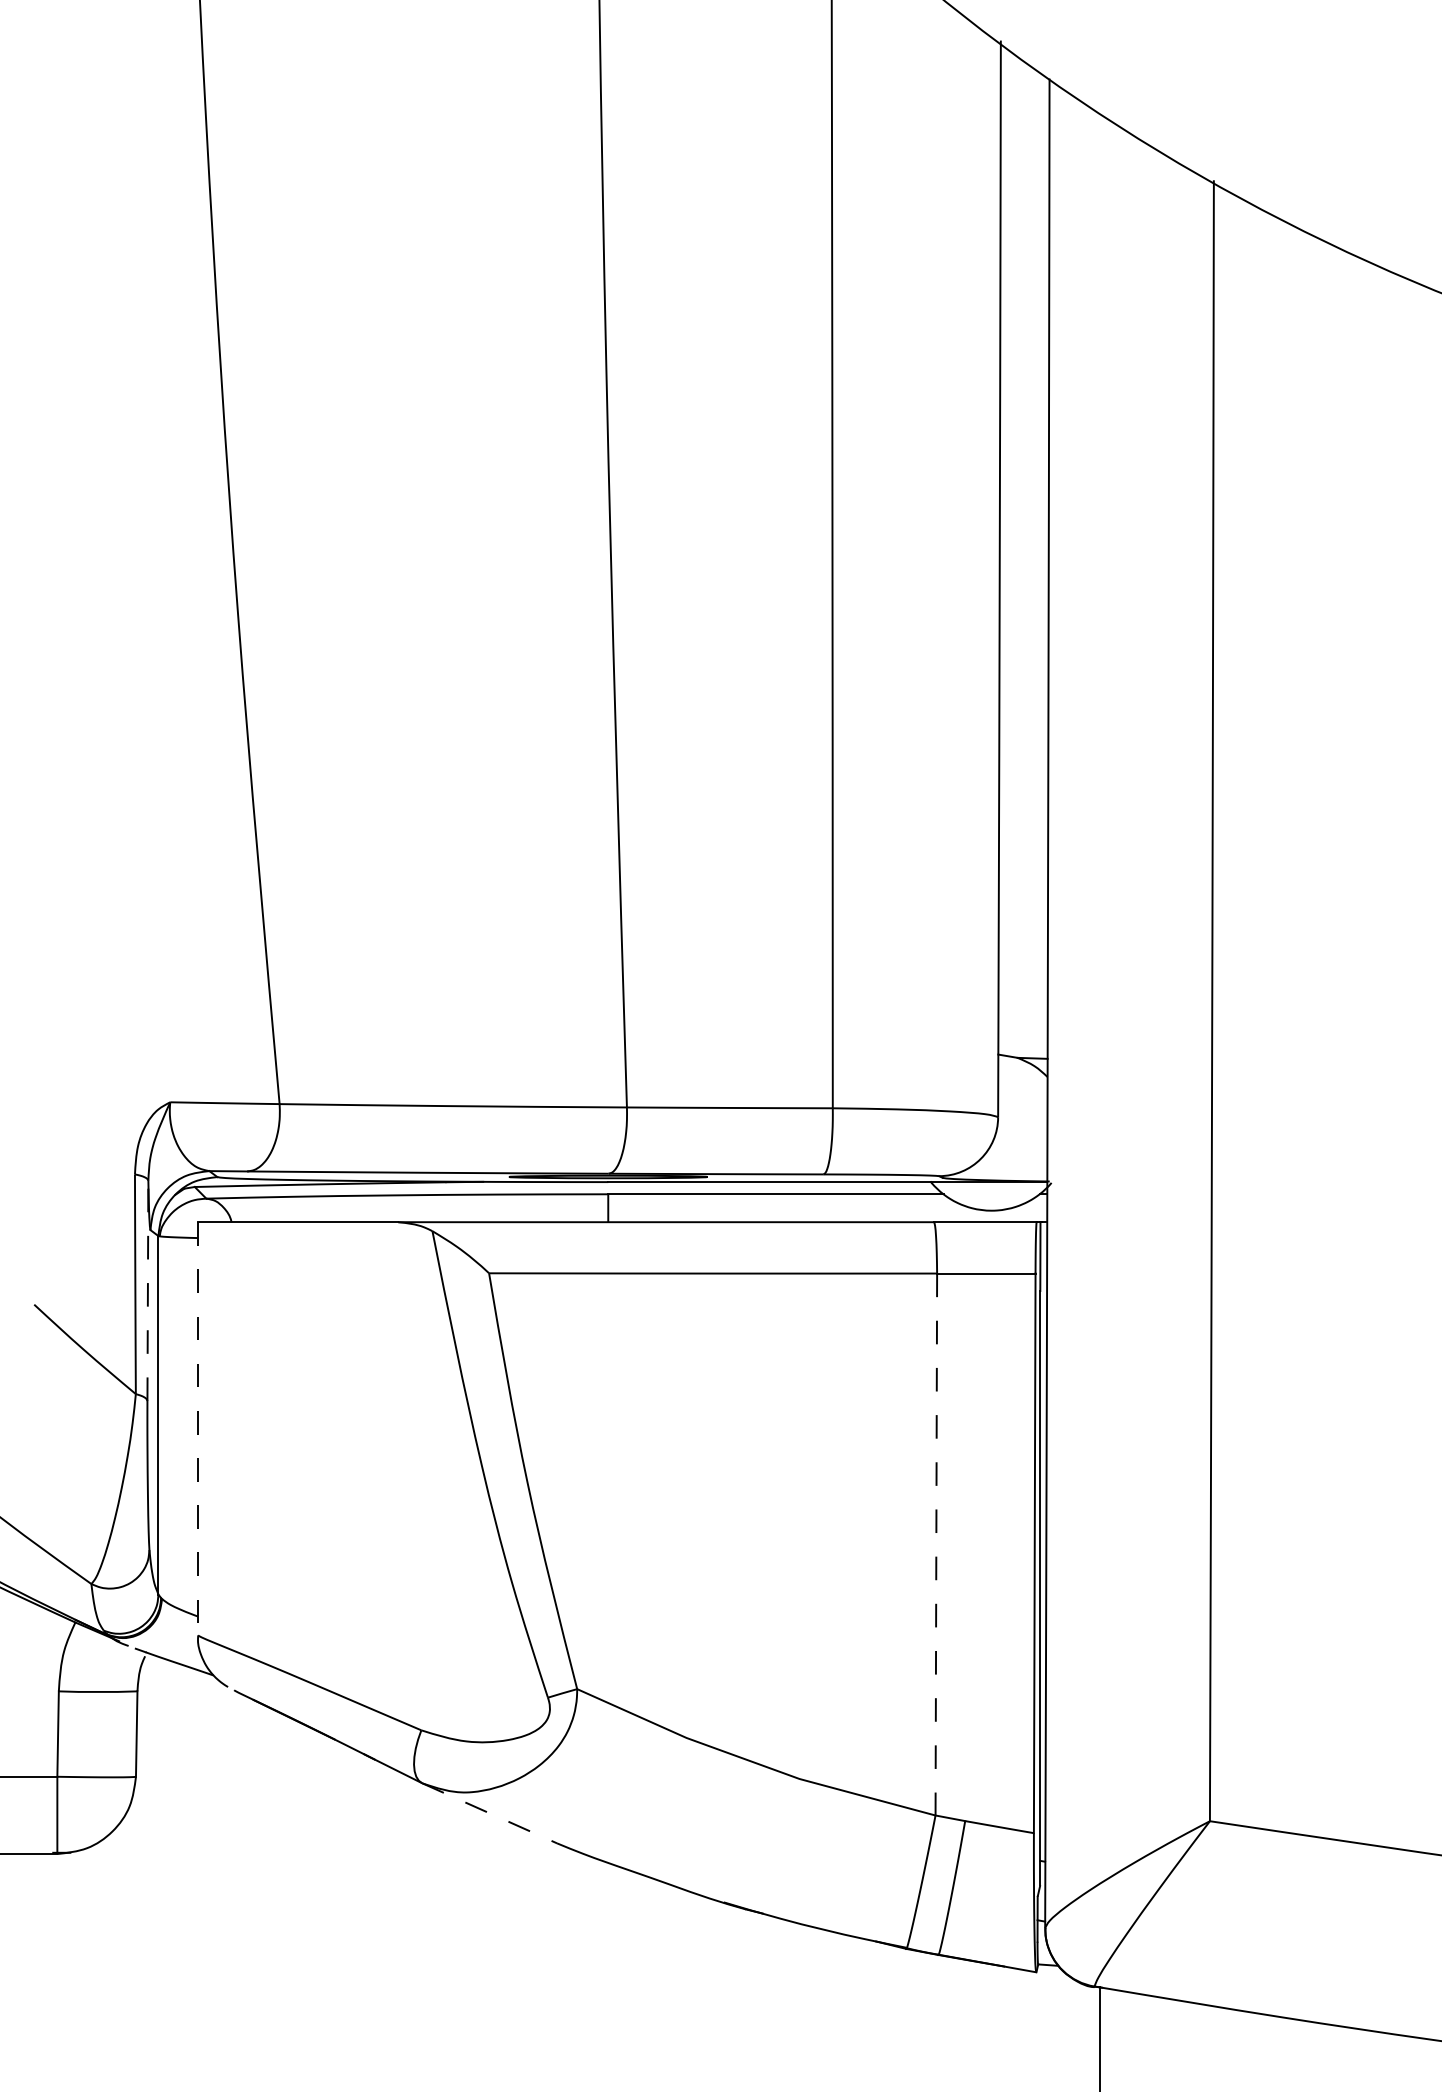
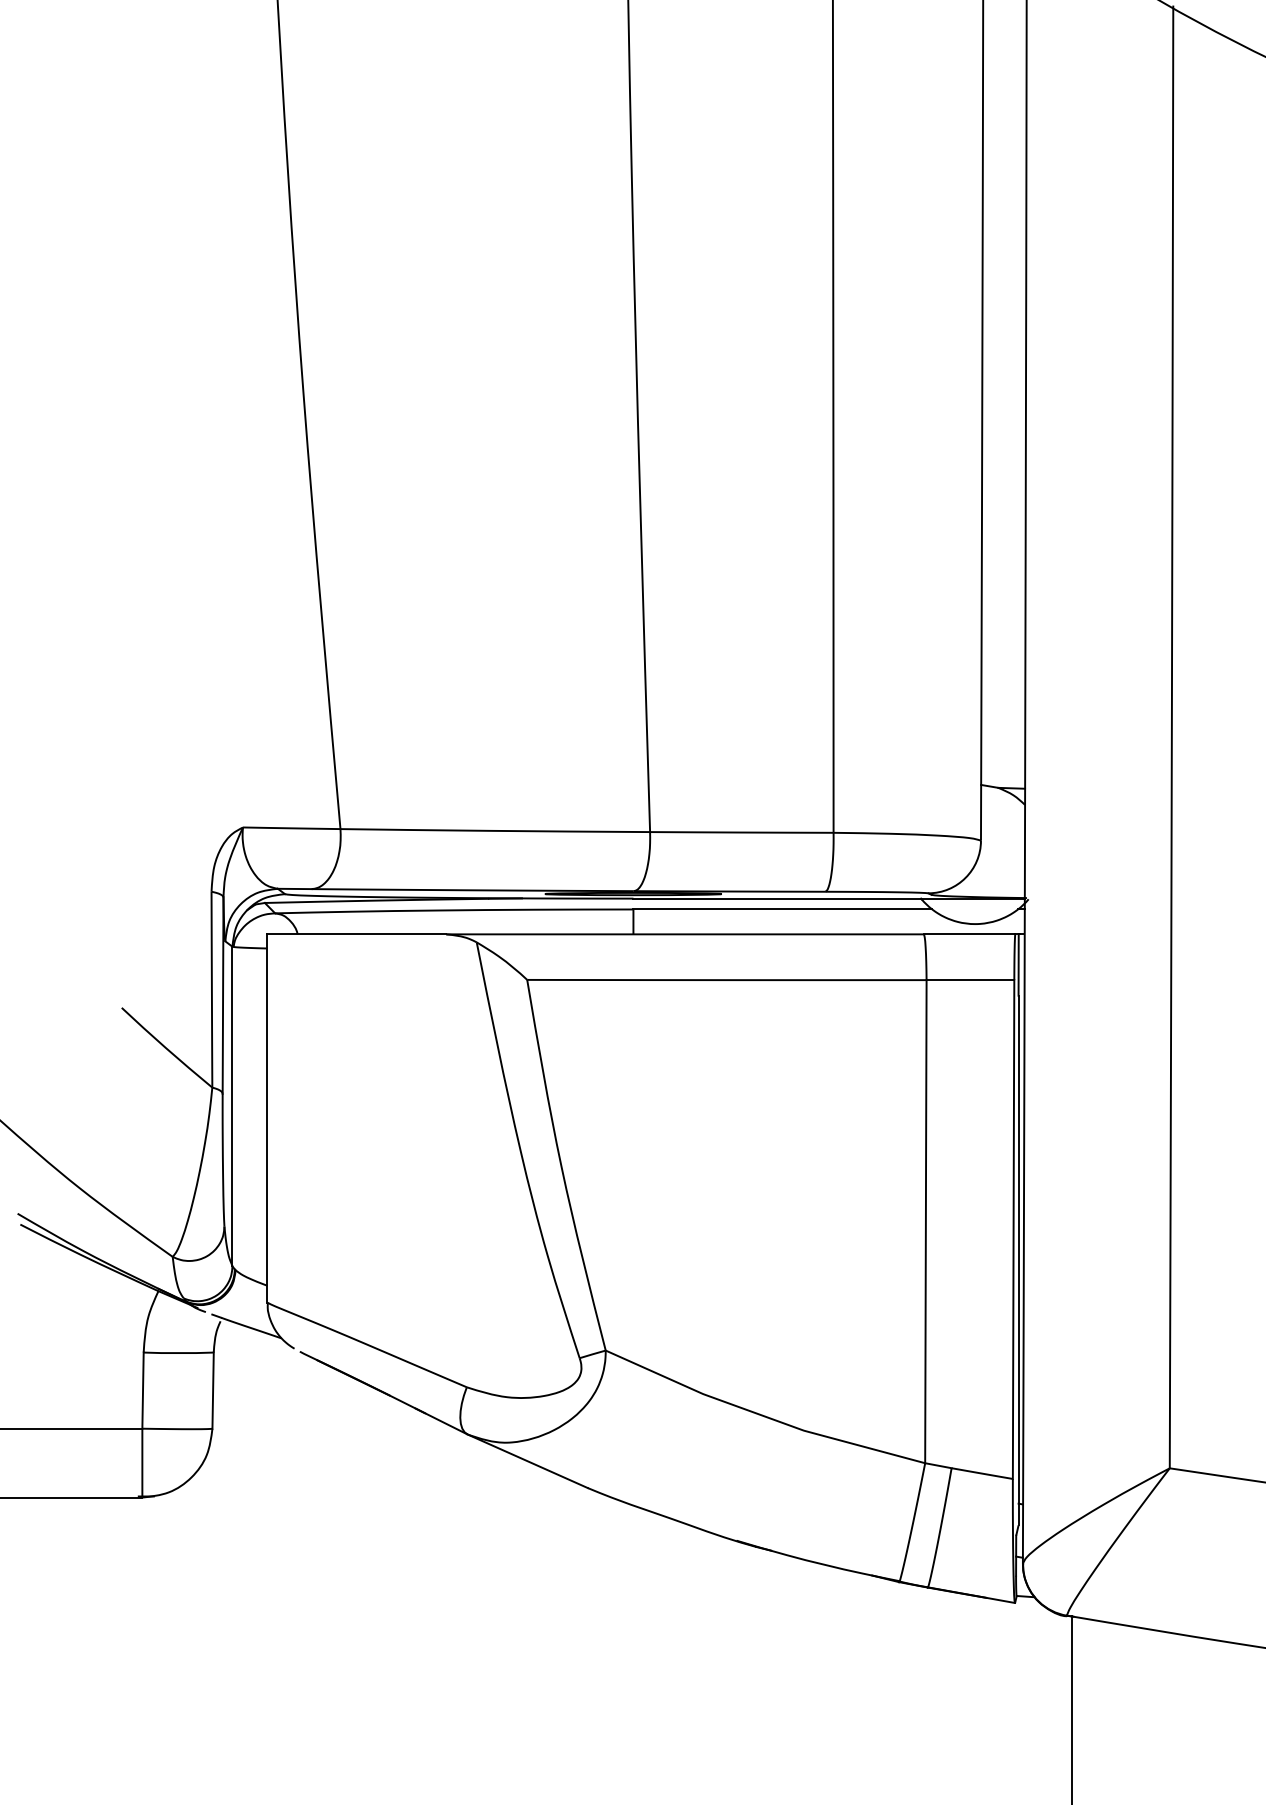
line: (147, 1290) -> (222, 995), dashed -> solid
line: (197, 1428) -> (267, 1118), dashed -> solid
line: (936, 1544) -> (926, 1221), dashed -> solid
line: (489, 1813) -> (527, 1461), dashed -> solid

